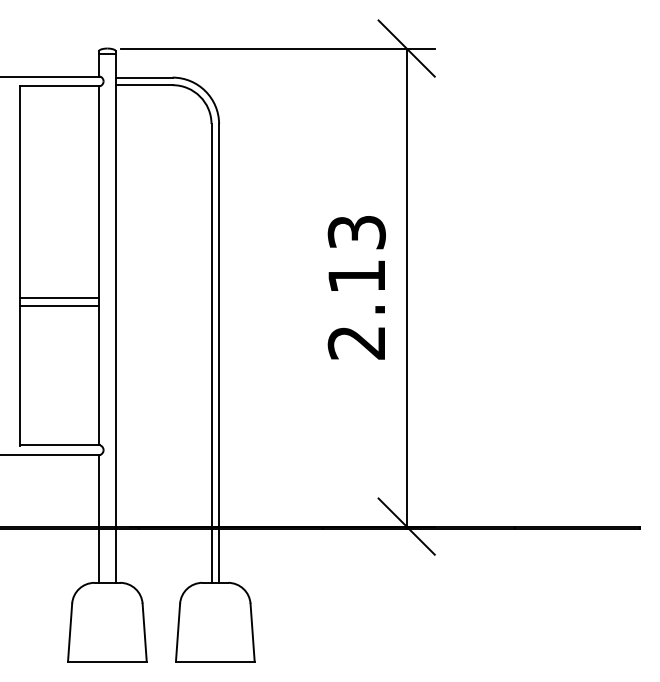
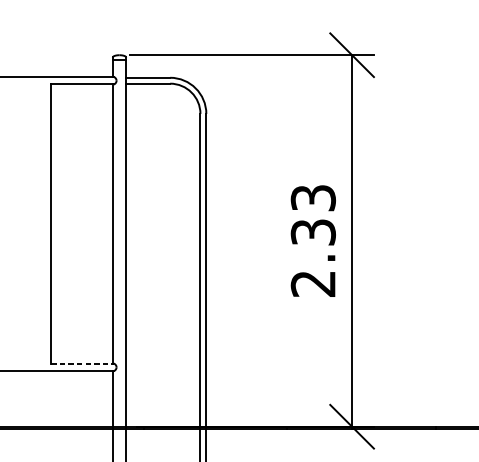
text: (356, 276) -> (313, 232), 2.13 -> 2.33
line: (58, 297) -> (81, 248), removed
line: (58, 305) -> (81, 254), removed
line: (60, 445) -> (83, 363), solid -> dashed

